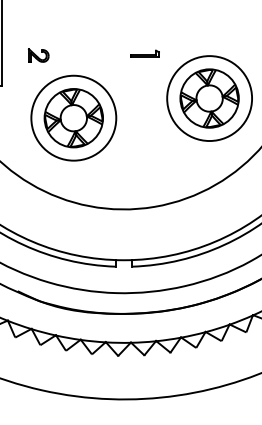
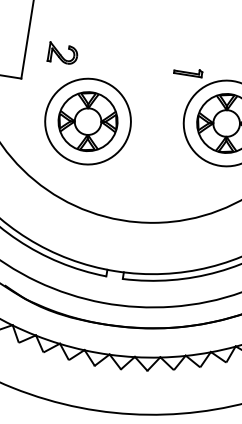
part: (144, 53) -> (187, 71), moved
part: (38, 55) -> (62, 53), size x1.43

